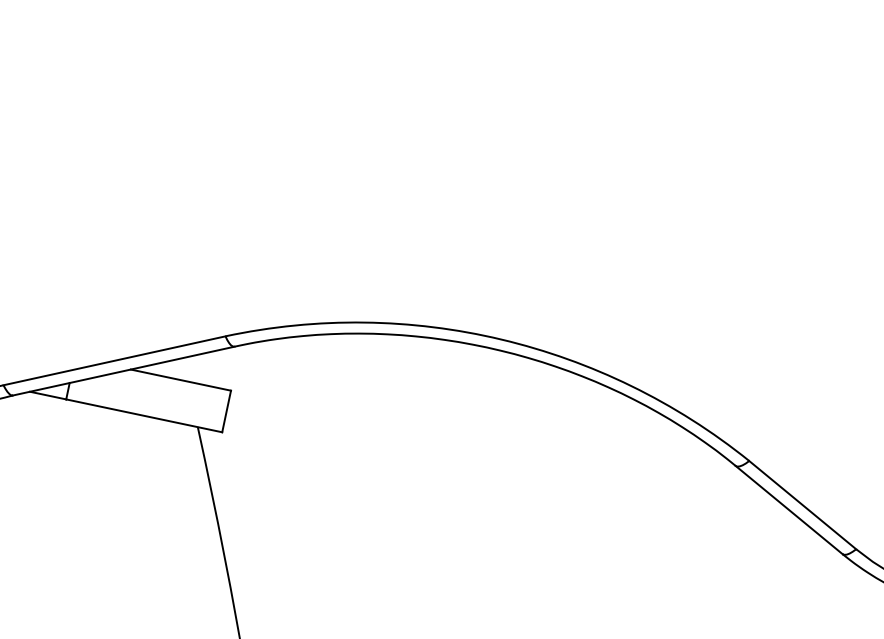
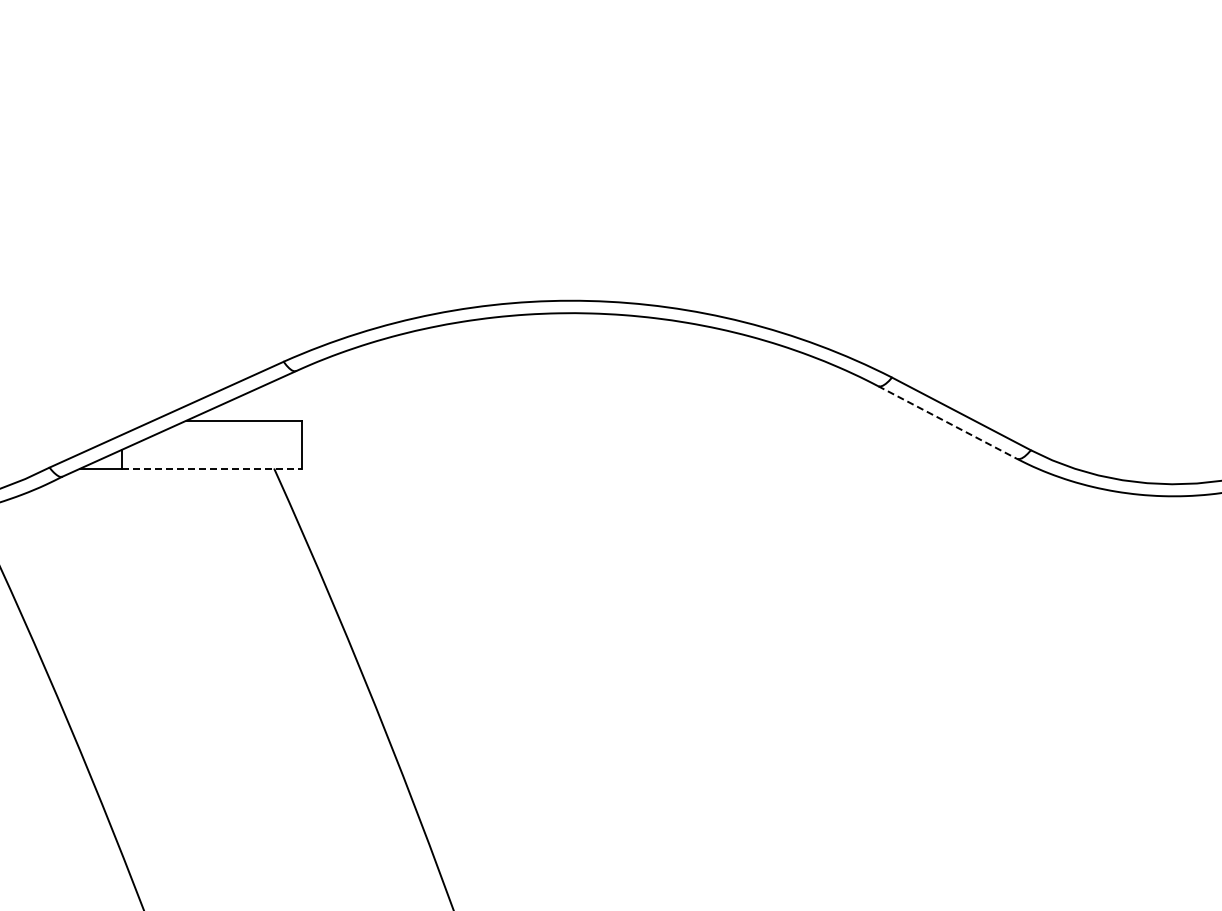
line: (144, 415) -> (212, 468), solid -> dashed
line: (789, 510) -> (948, 422), solid -> dashed

